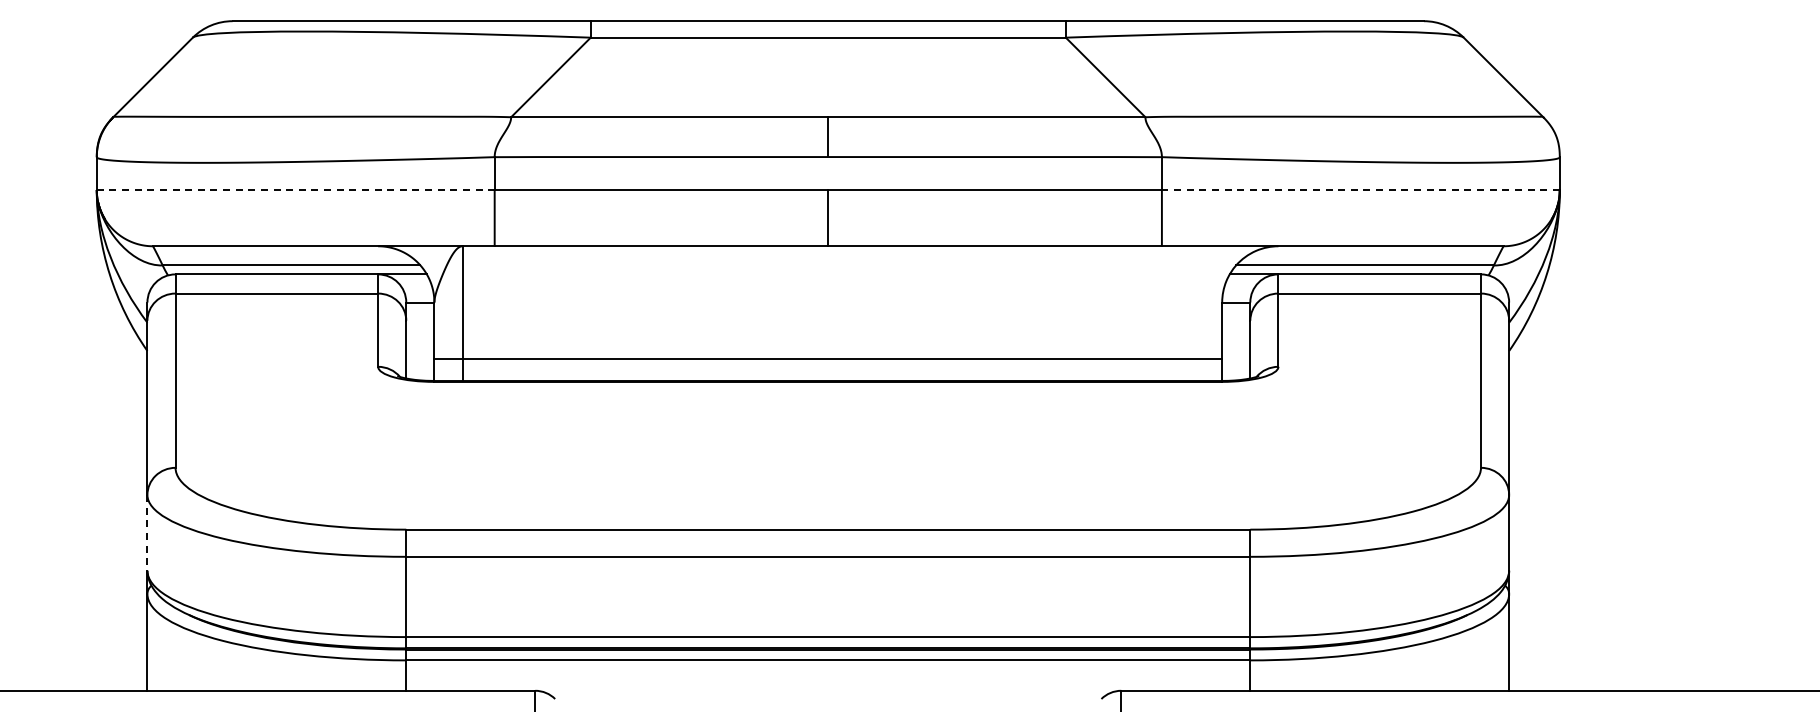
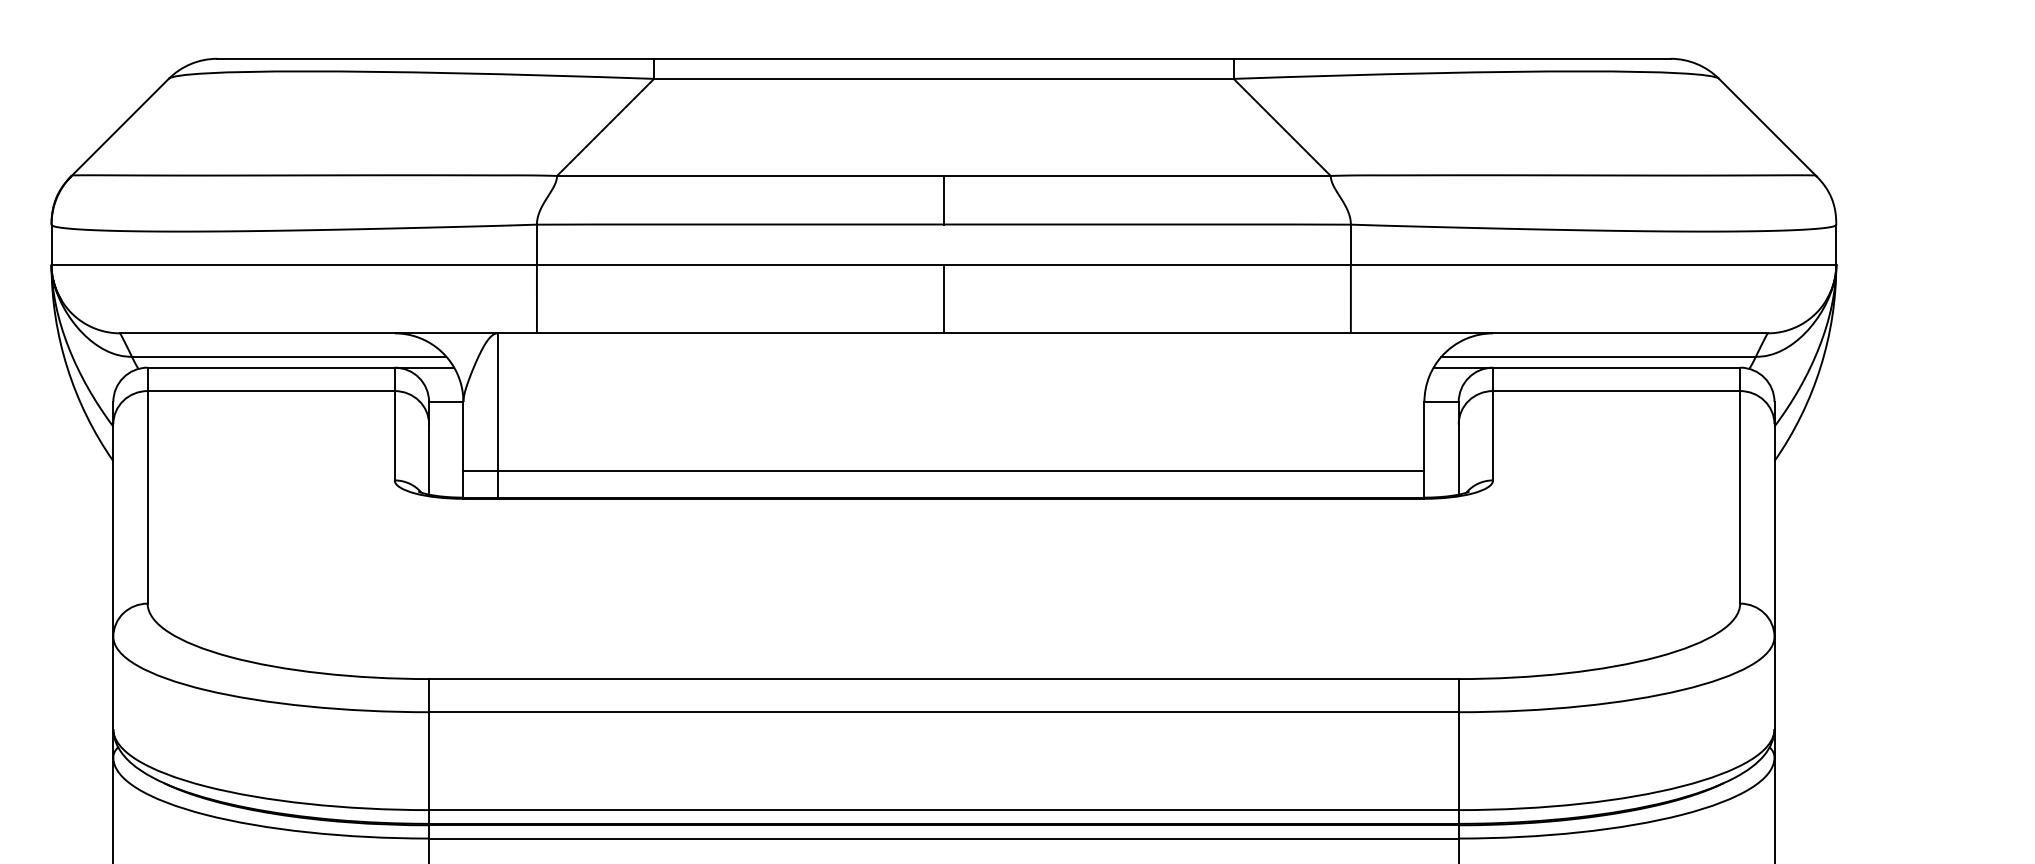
line: (295, 190) -> (293, 265), dashed -> solid
line: (1360, 190) -> (1593, 265), dashed -> solid
line: (147, 532) -> (113, 682), dashed -> solid

